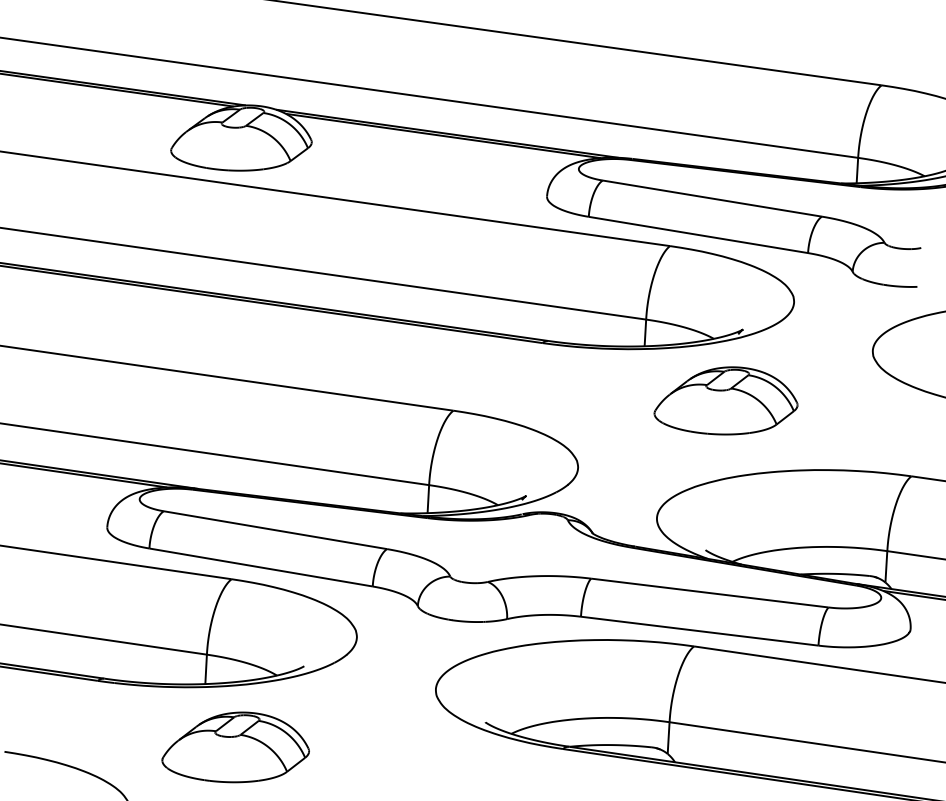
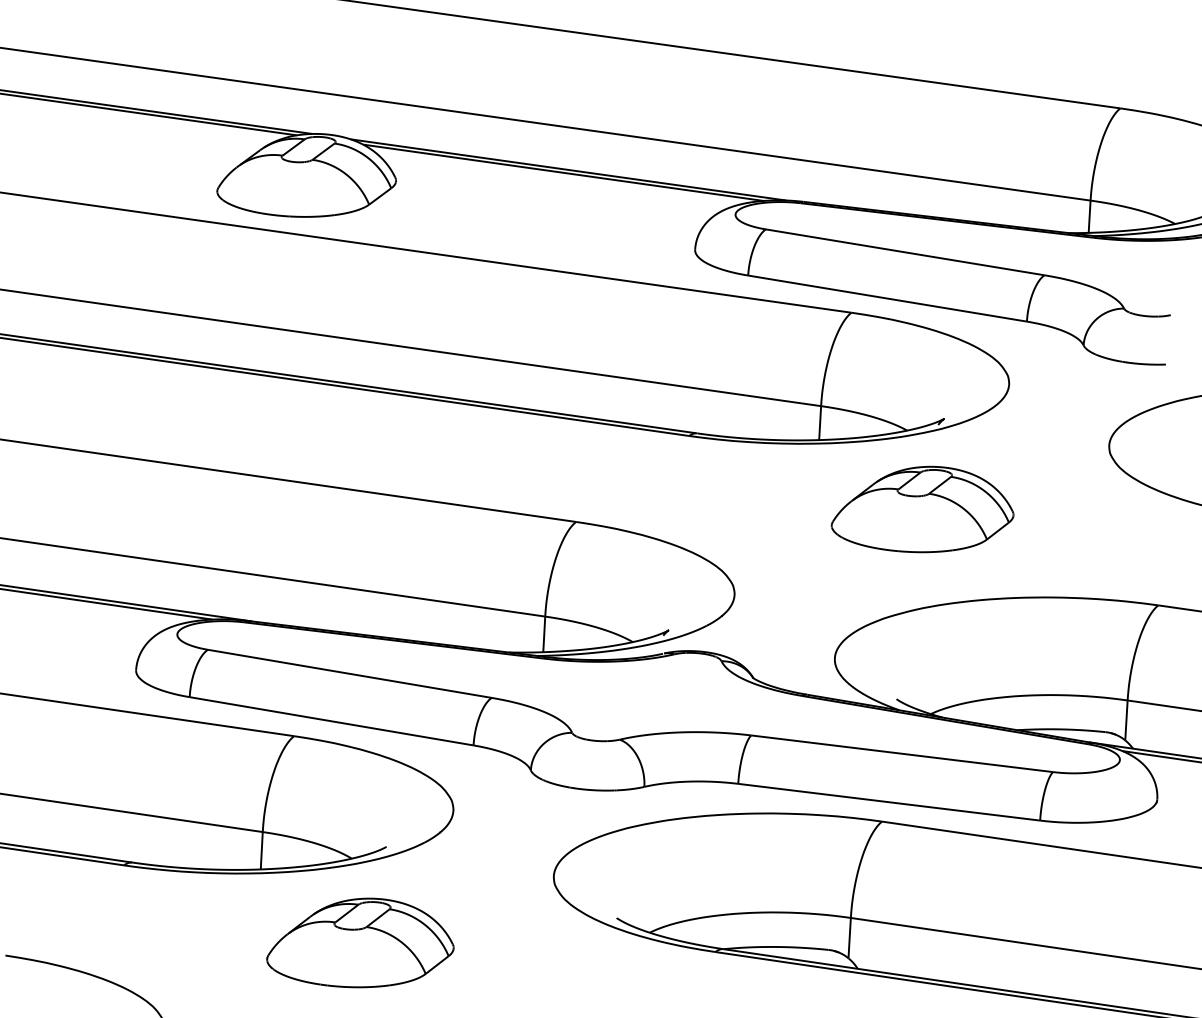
part: (235, 747) -> (360, 942), moved

